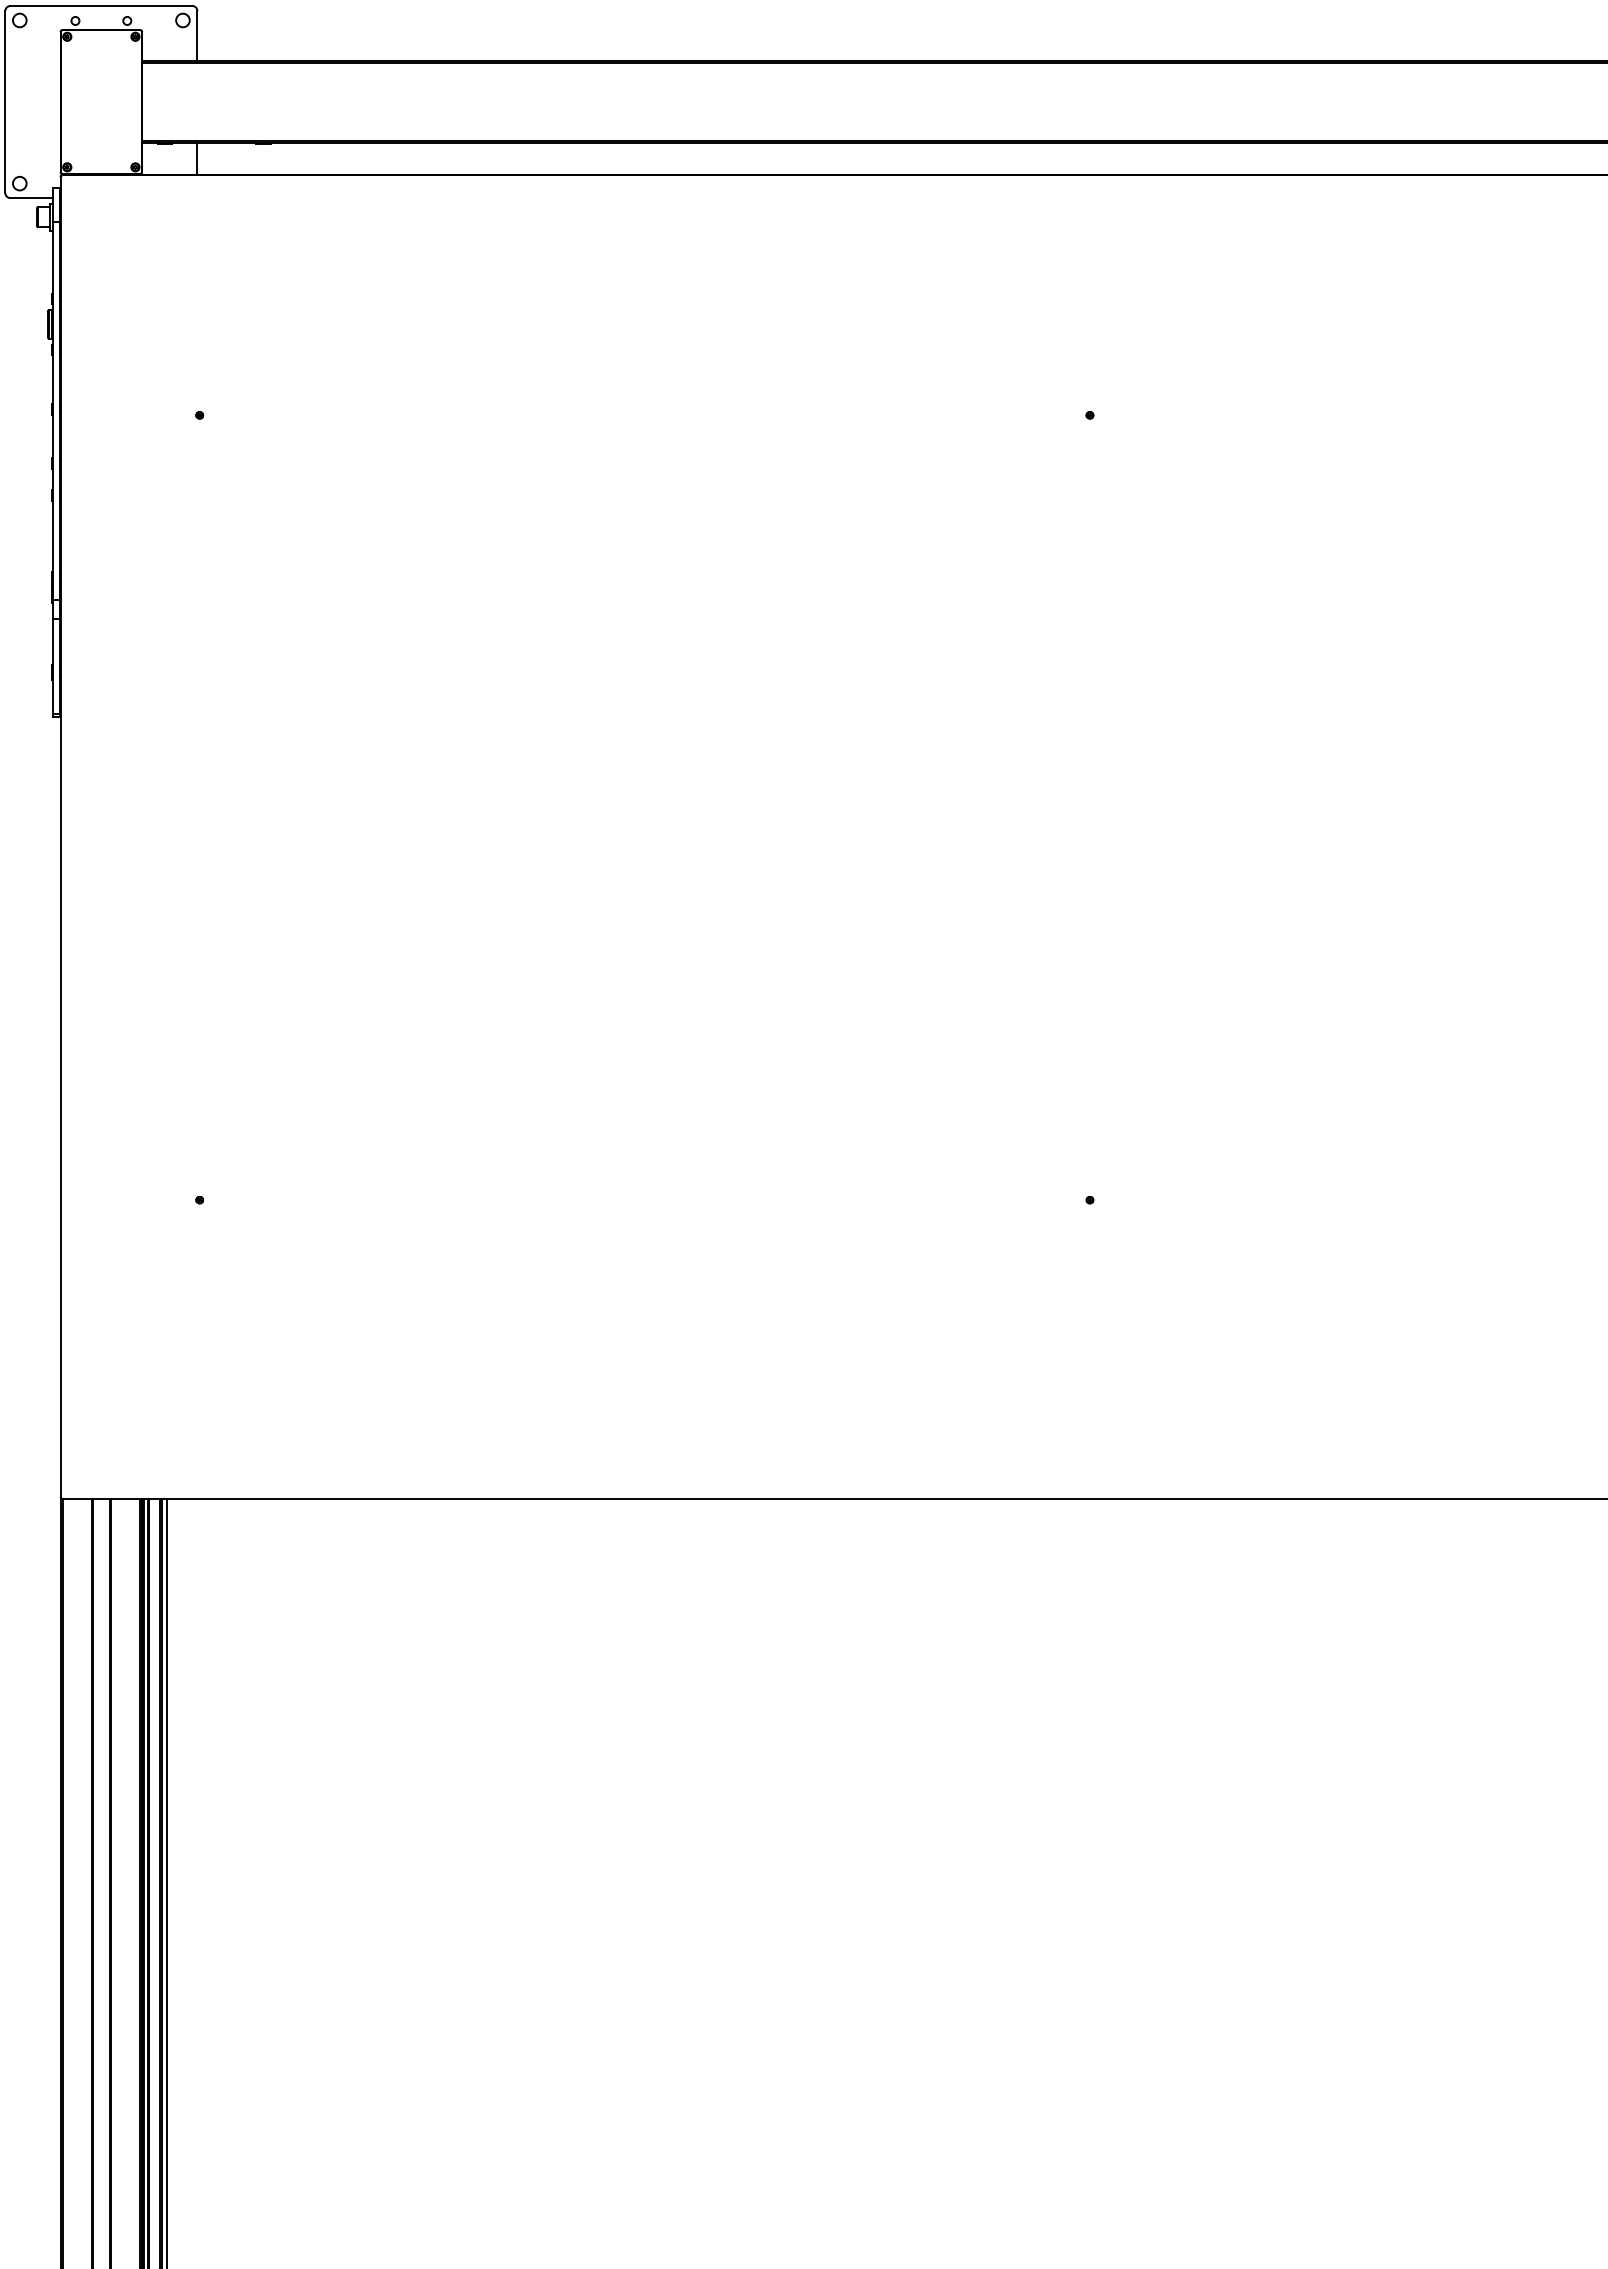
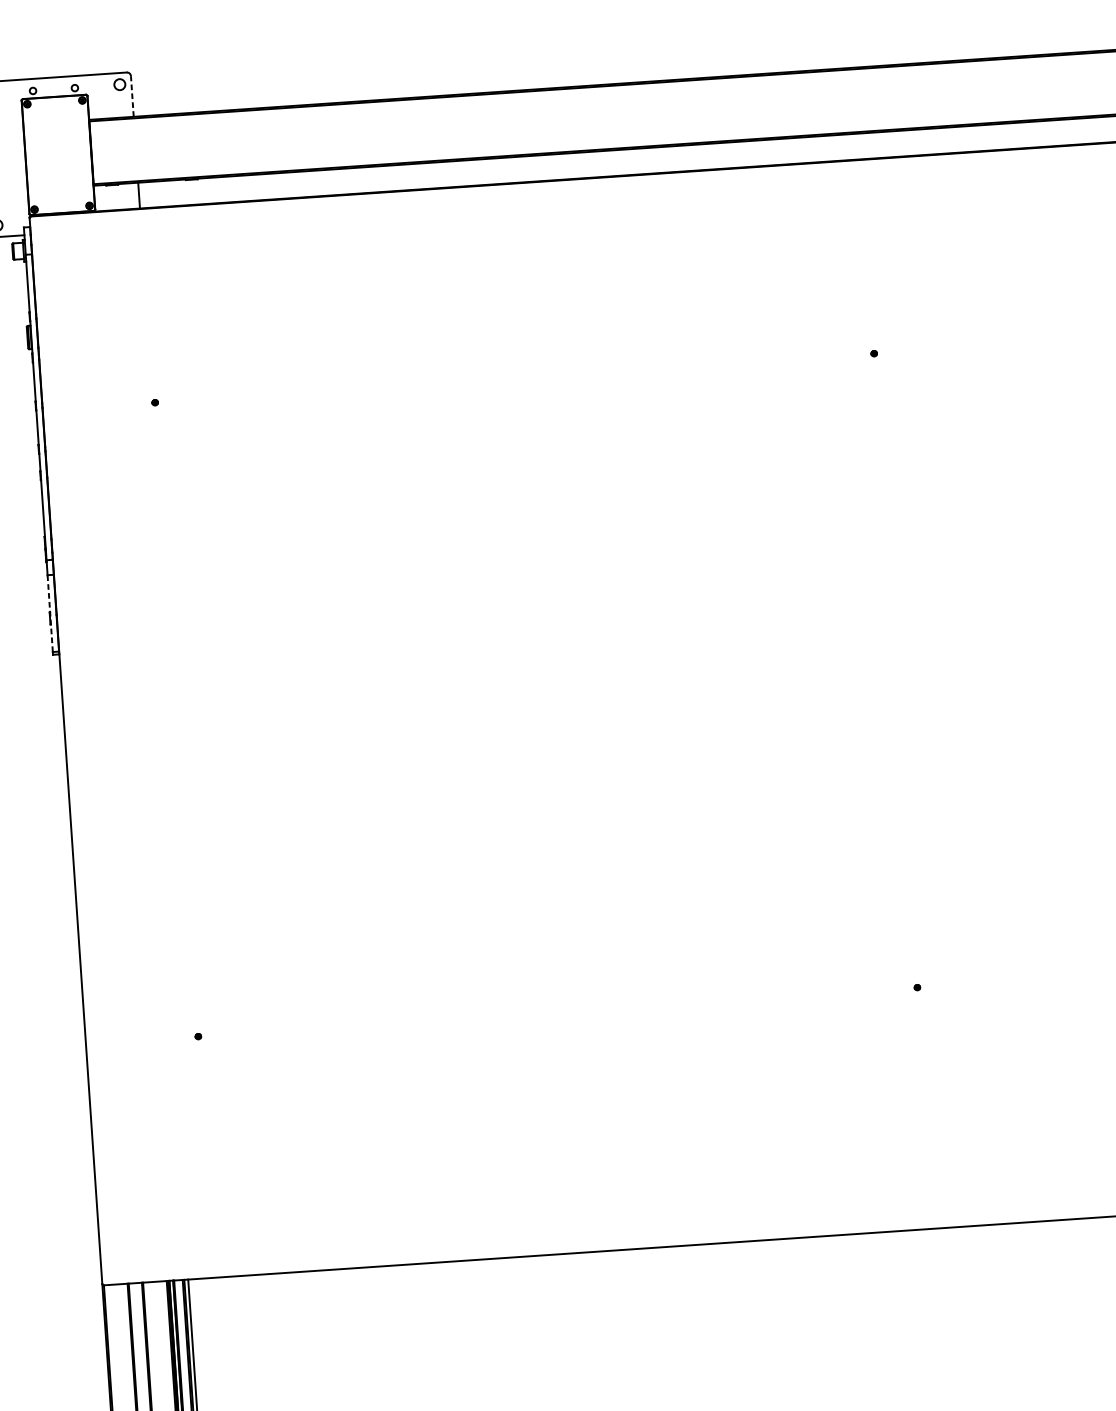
line: (197, 35) -> (132, 95), solid -> dashed
line: (52, 666) -> (50, 613), solid -> dashed

